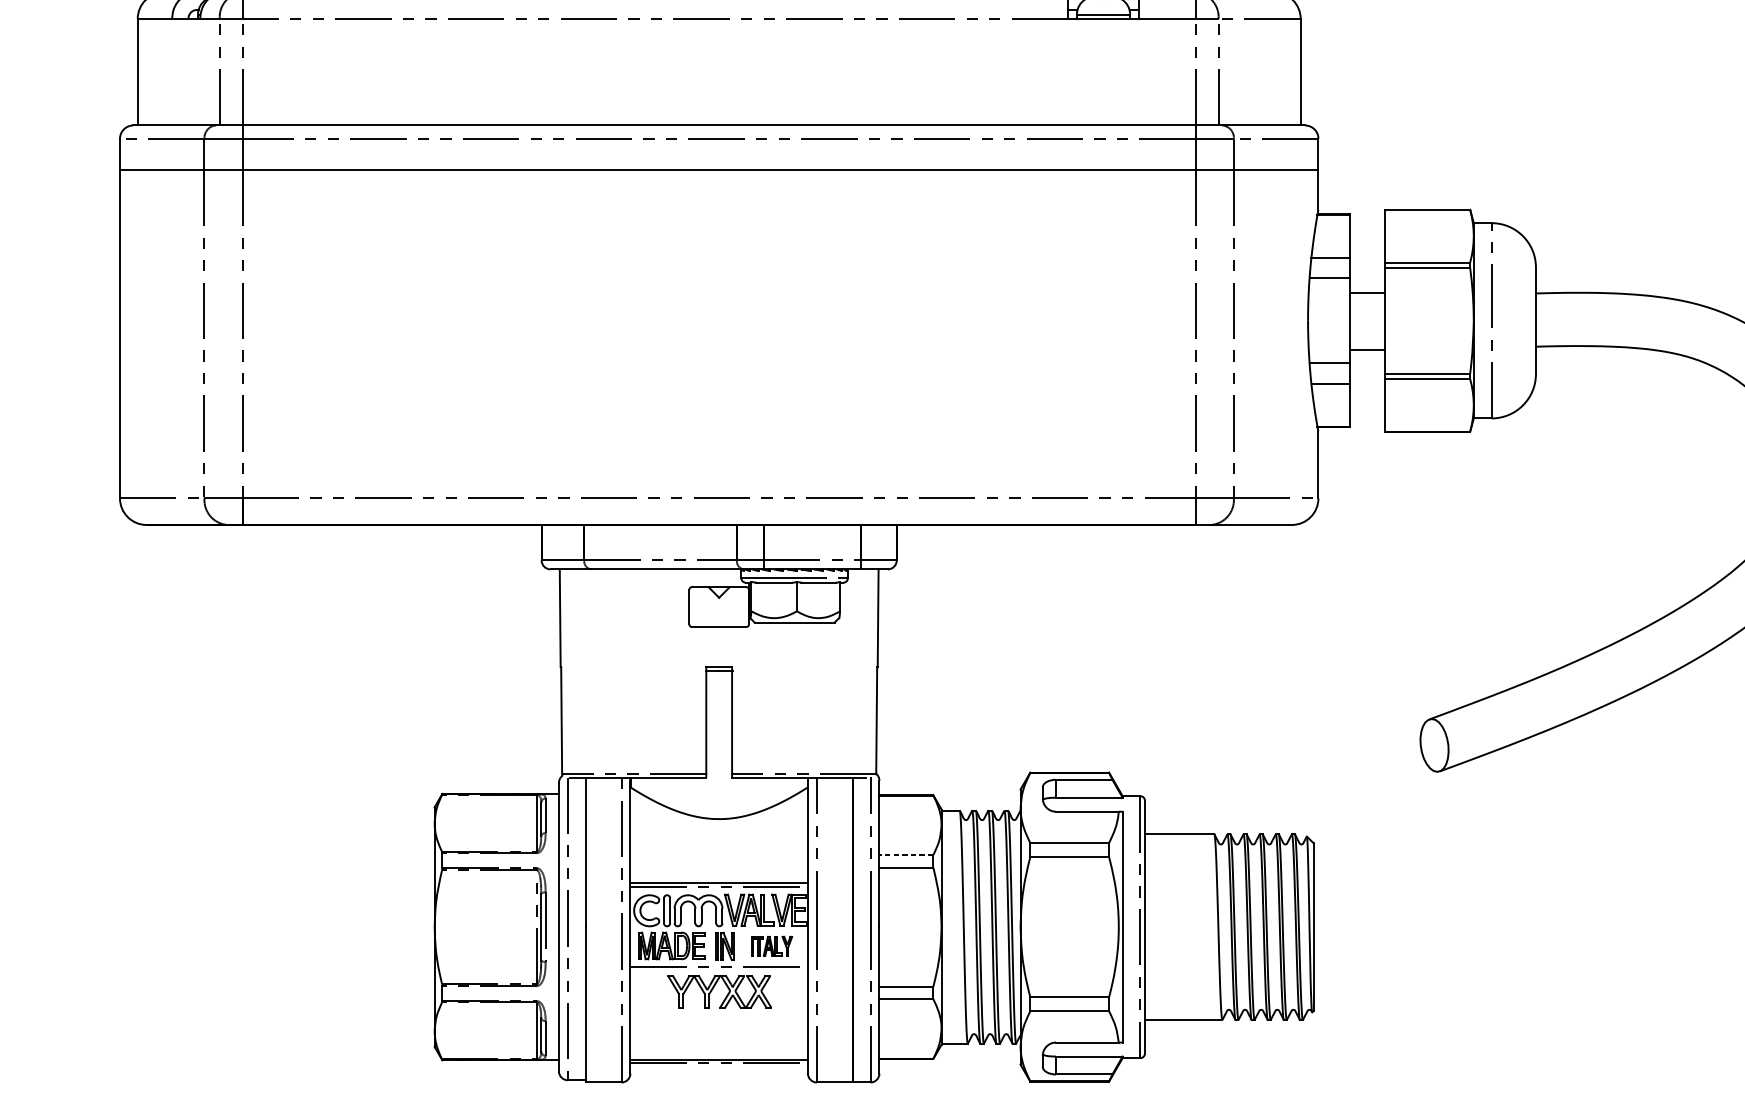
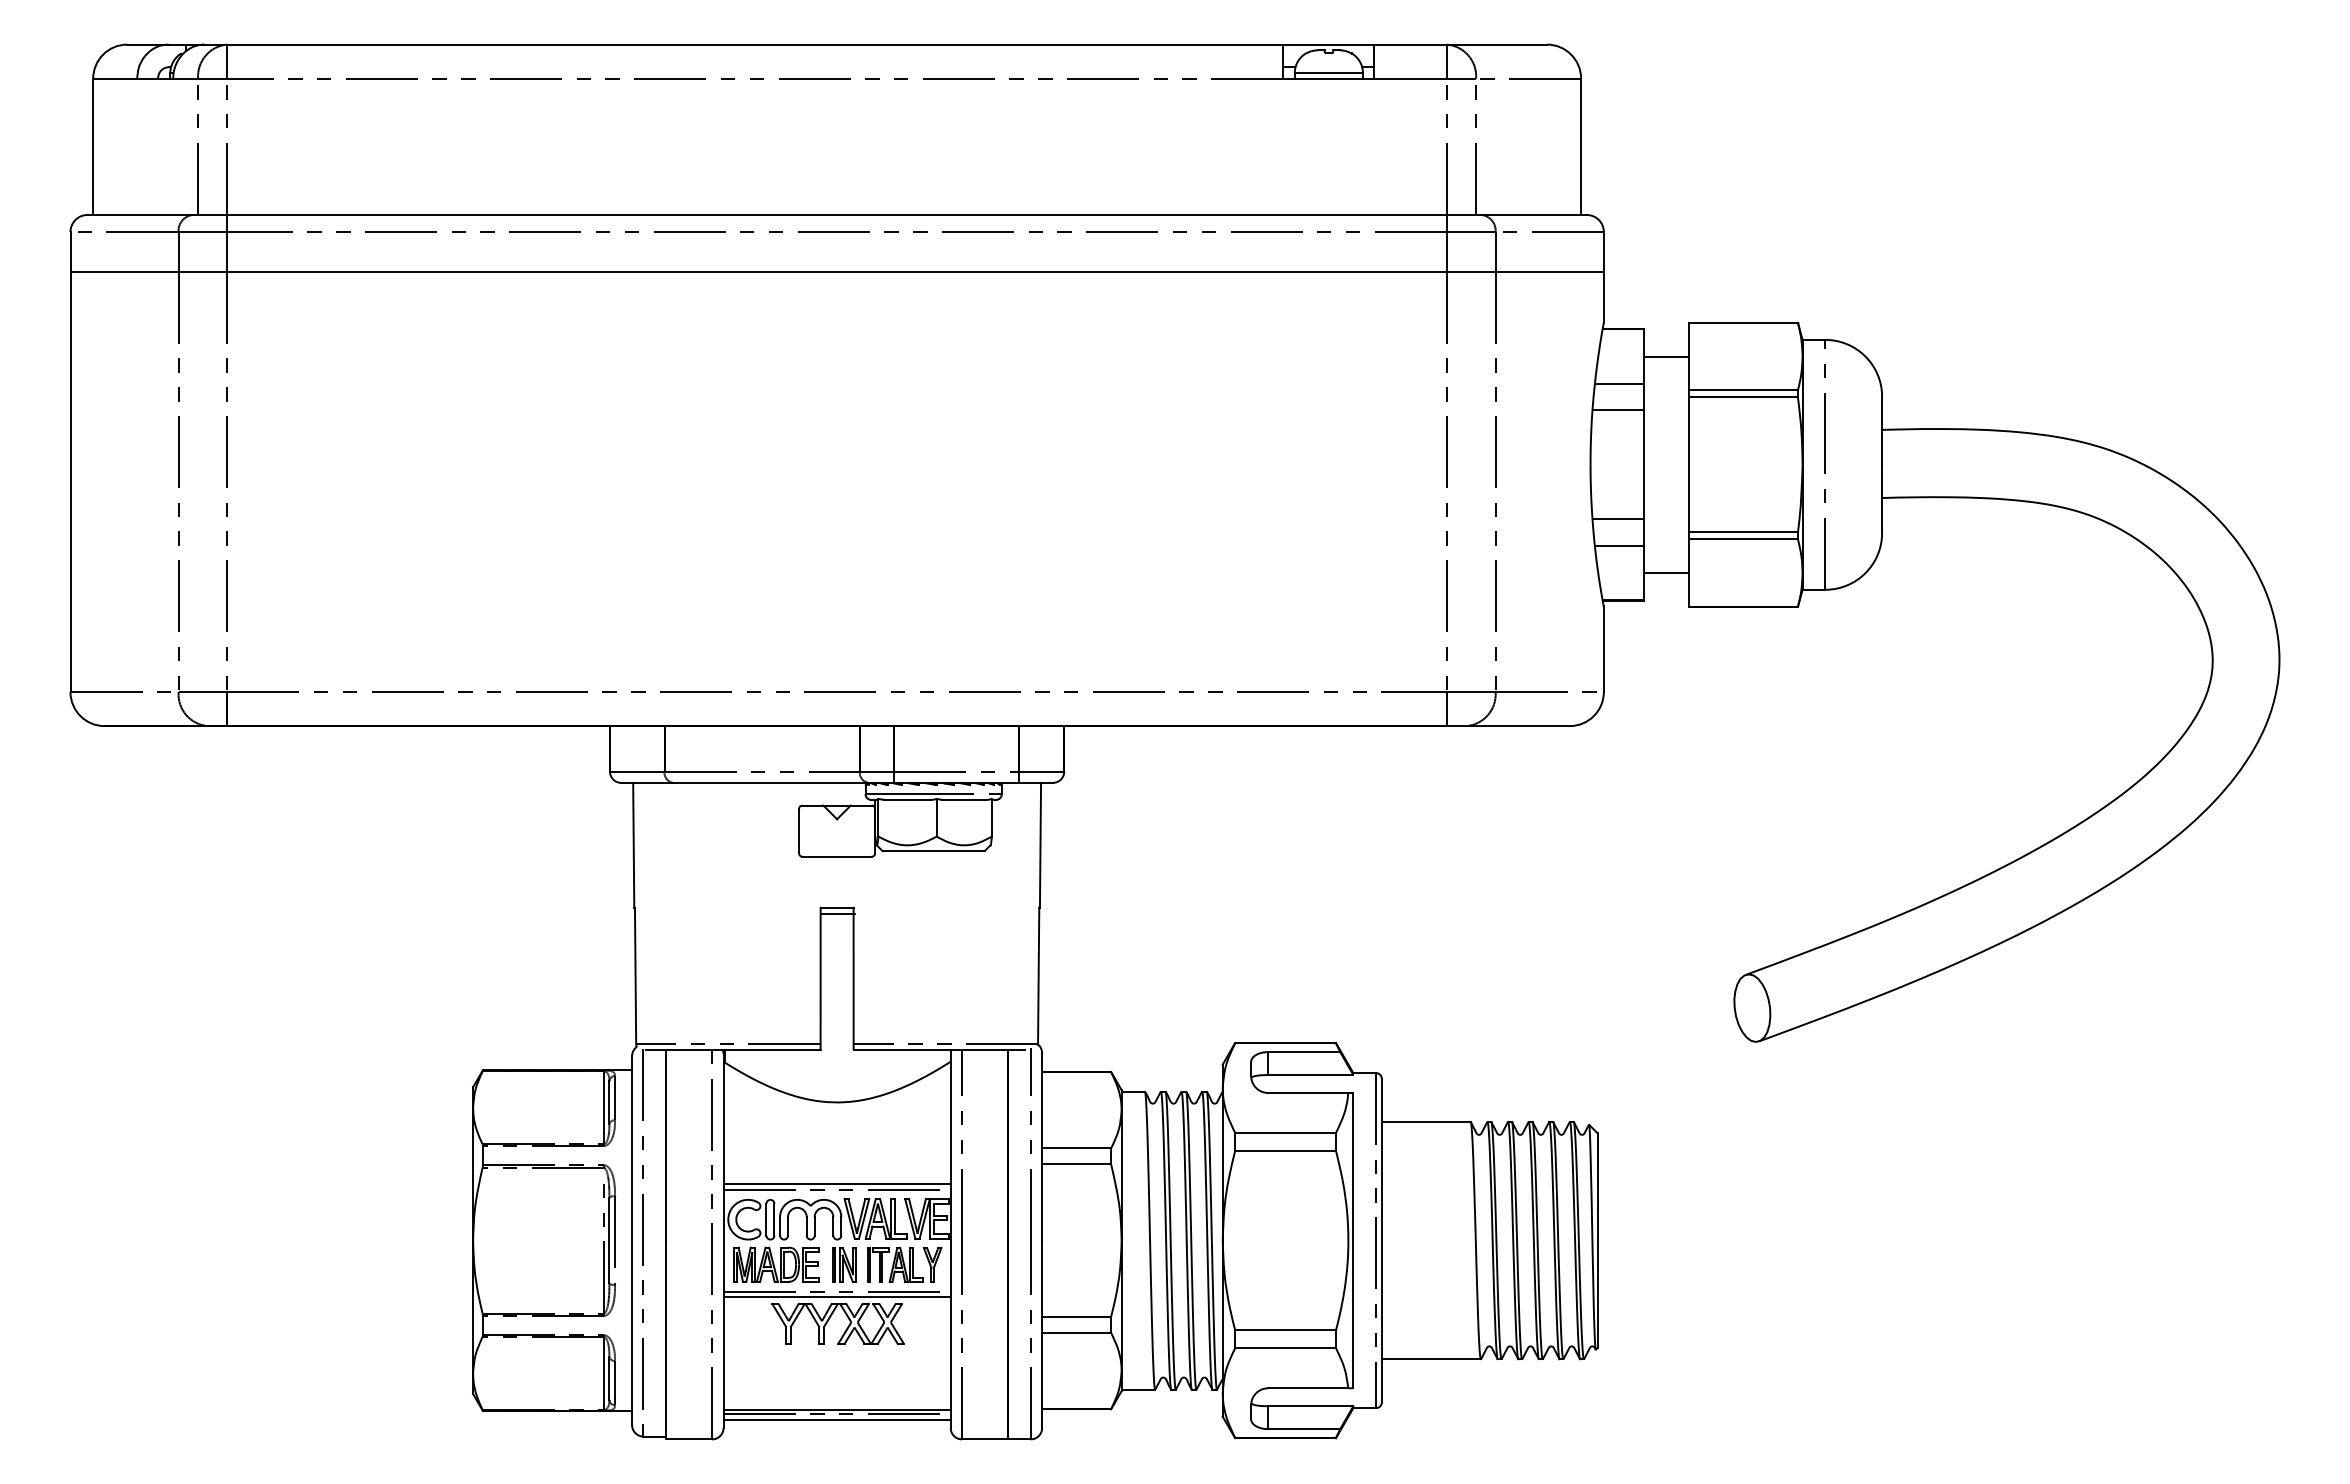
line: (1367, 292) -> (1666, 356), moved
line: (1367, 349) -> (1666, 572), moved
line: (906, 855) -> (1076, 1148), dashed -> solid
part: (771, 945) -> (904, 1264), size x1.43
line: (718, 971) -> (836, 1297), added
line: (718, 1066) -> (836, 1419), added

